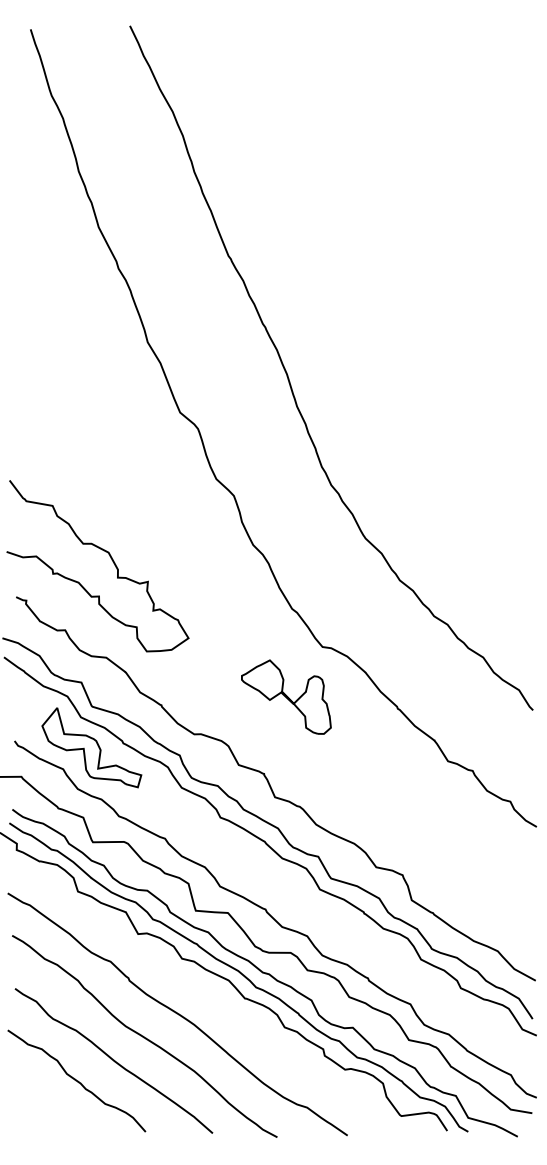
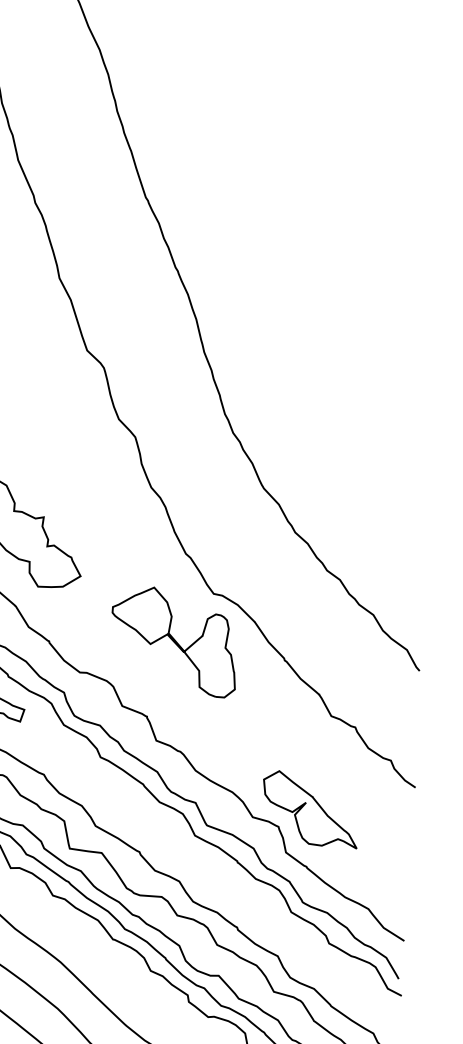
part: (286, 696) -> (174, 640), size x1.43
part: (433, 855) -> (310, 809), added

